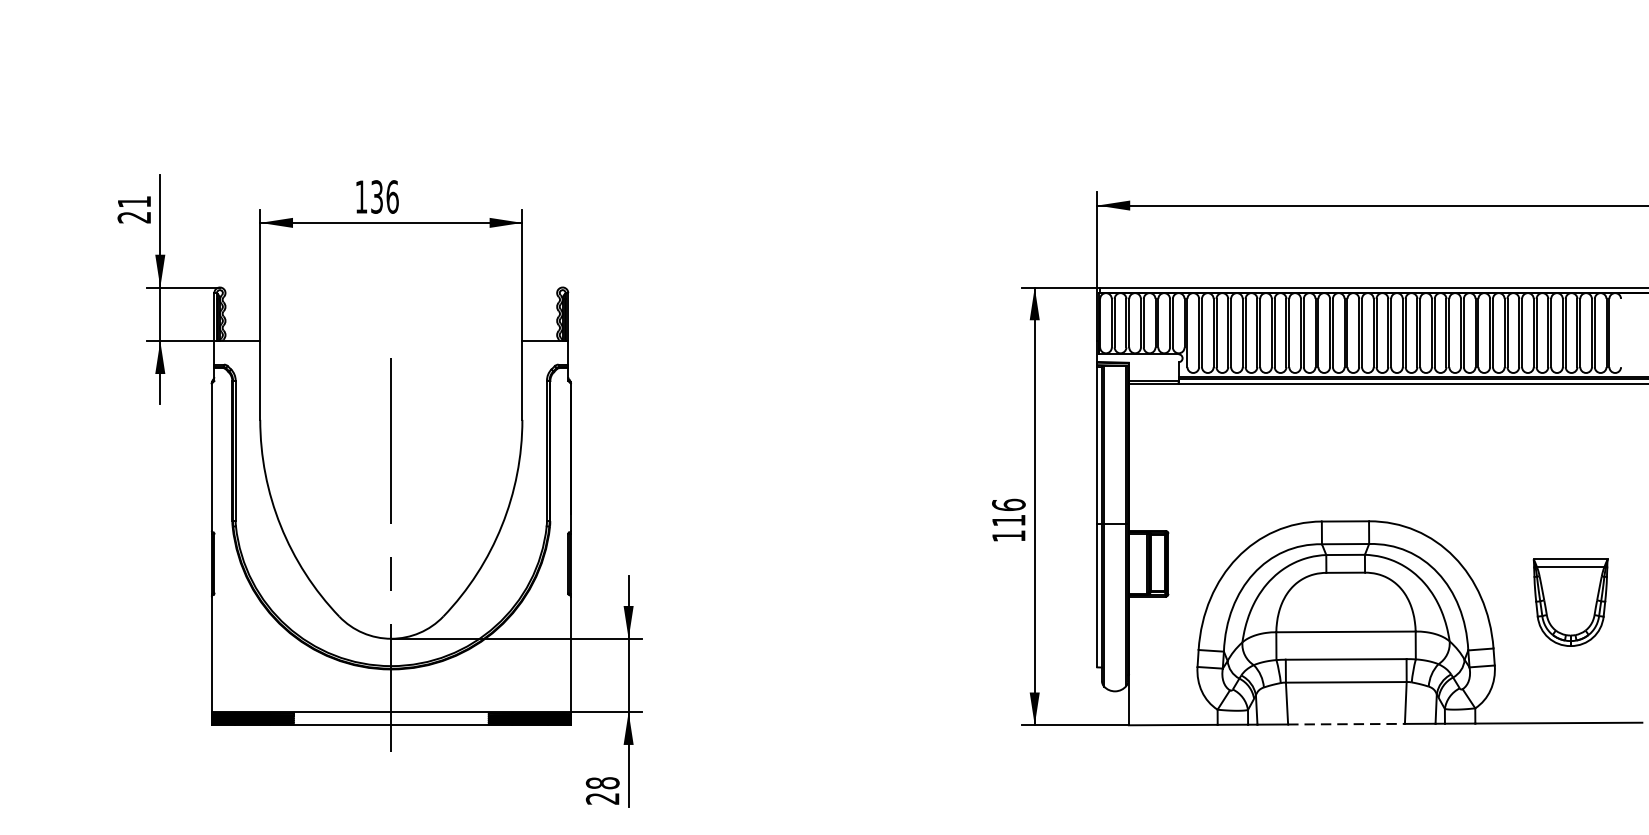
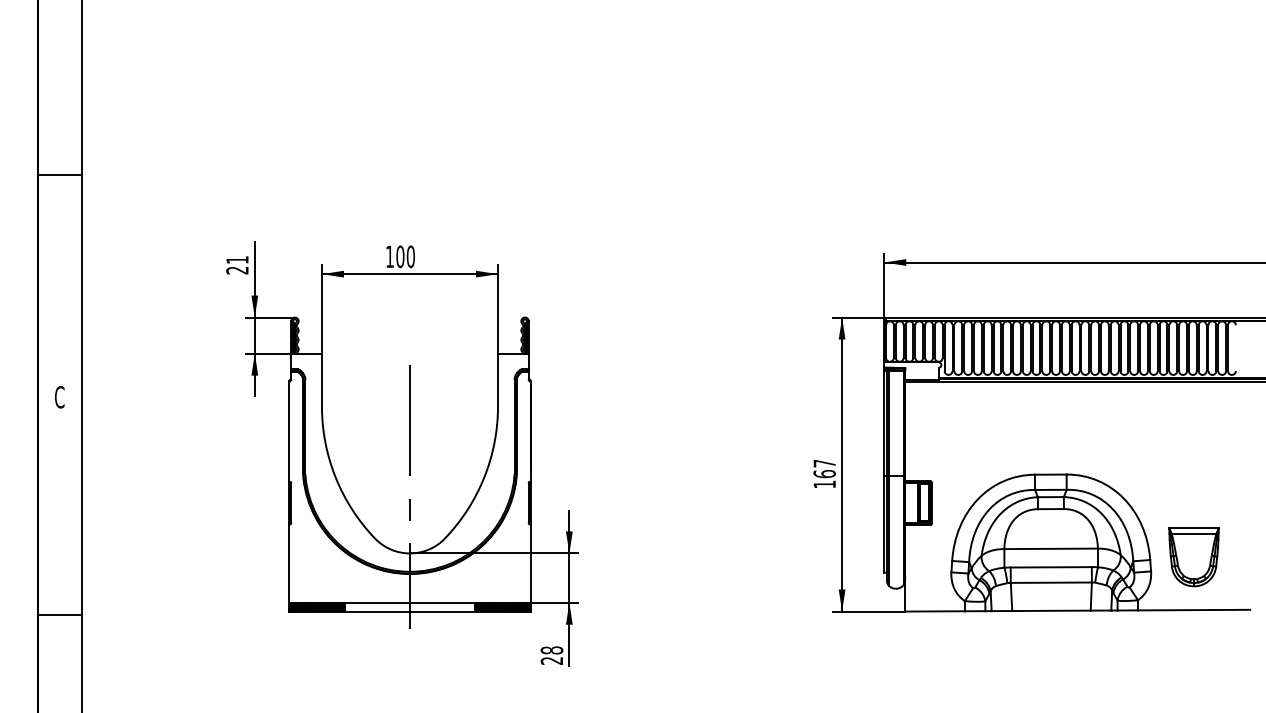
text: (384, 196) -> (405, 256), 136 -> 100
text: (1008, 512) -> (824, 468), 116 -> 167
part: (1569, 603) -> (1193, 557), moved
line: (1346, 723) -> (1051, 610), dashed -> solid

